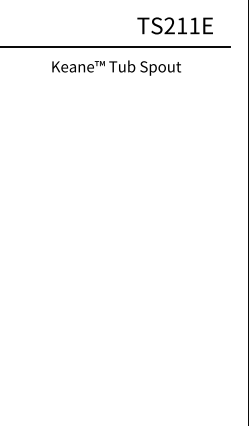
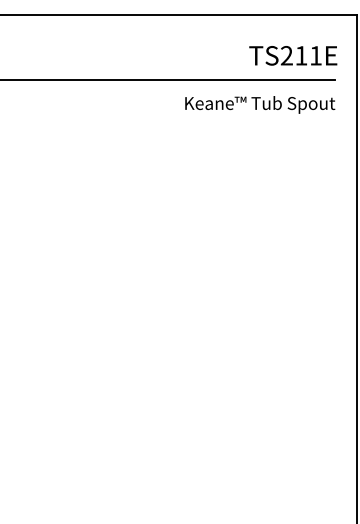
text: (175, 25) -> (293, 55), moved
text: (116, 67) -> (260, 104), moved

